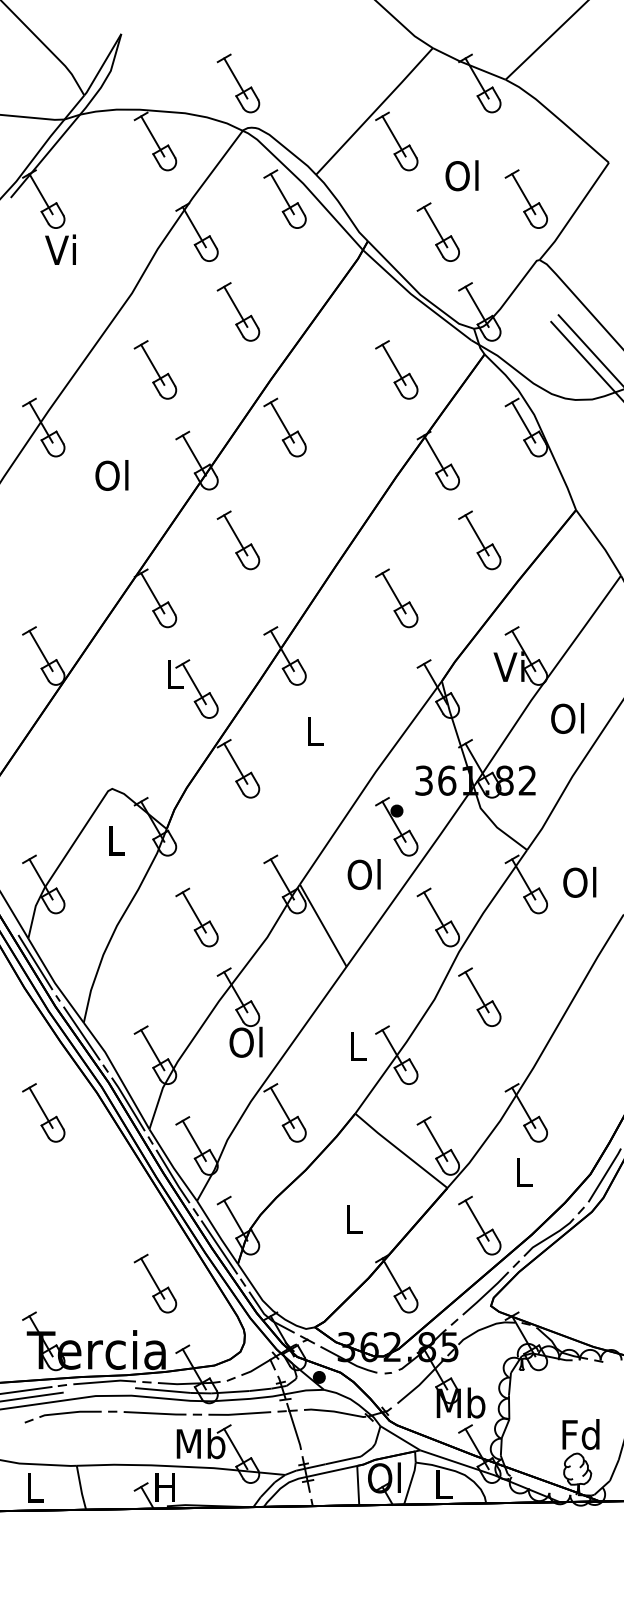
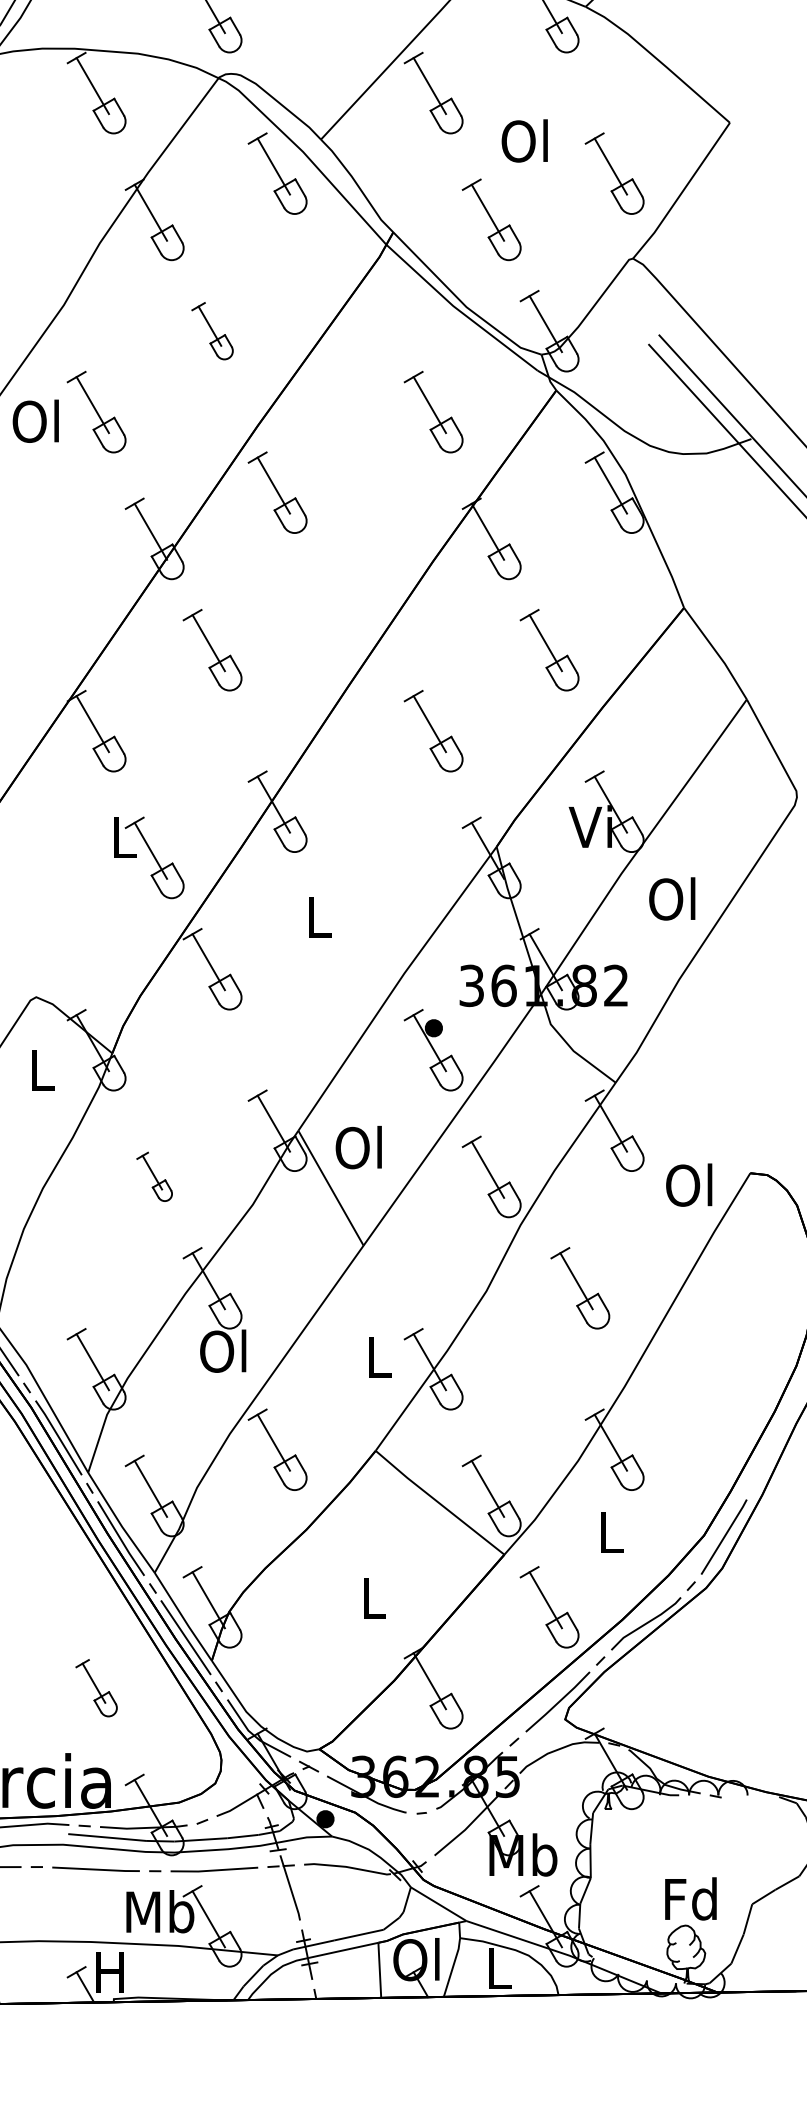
part: (238, 311) -> (212, 330), size x0.7
text: (111, 475) -> (35, 421), moved
text: (363, 874) -> (357, 1147), moved
text: (579, 882) -> (688, 1185), moved
part: (196, 917) -> (153, 1176), size x0.6
part: (479, 996) -> (579, 1287), moved
part: (155, 1283) -> (96, 1688), size x0.7

